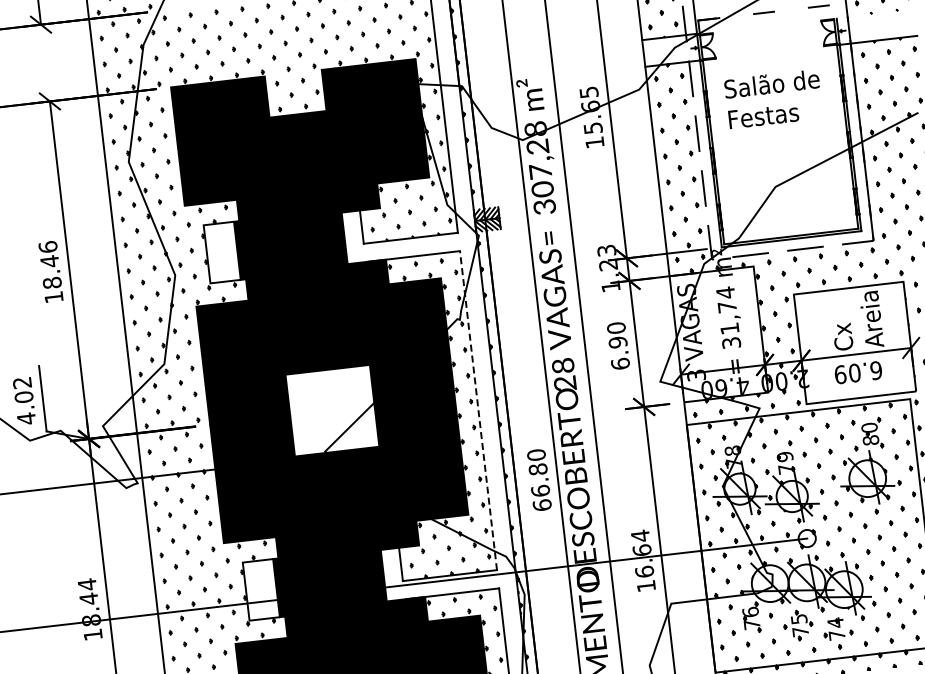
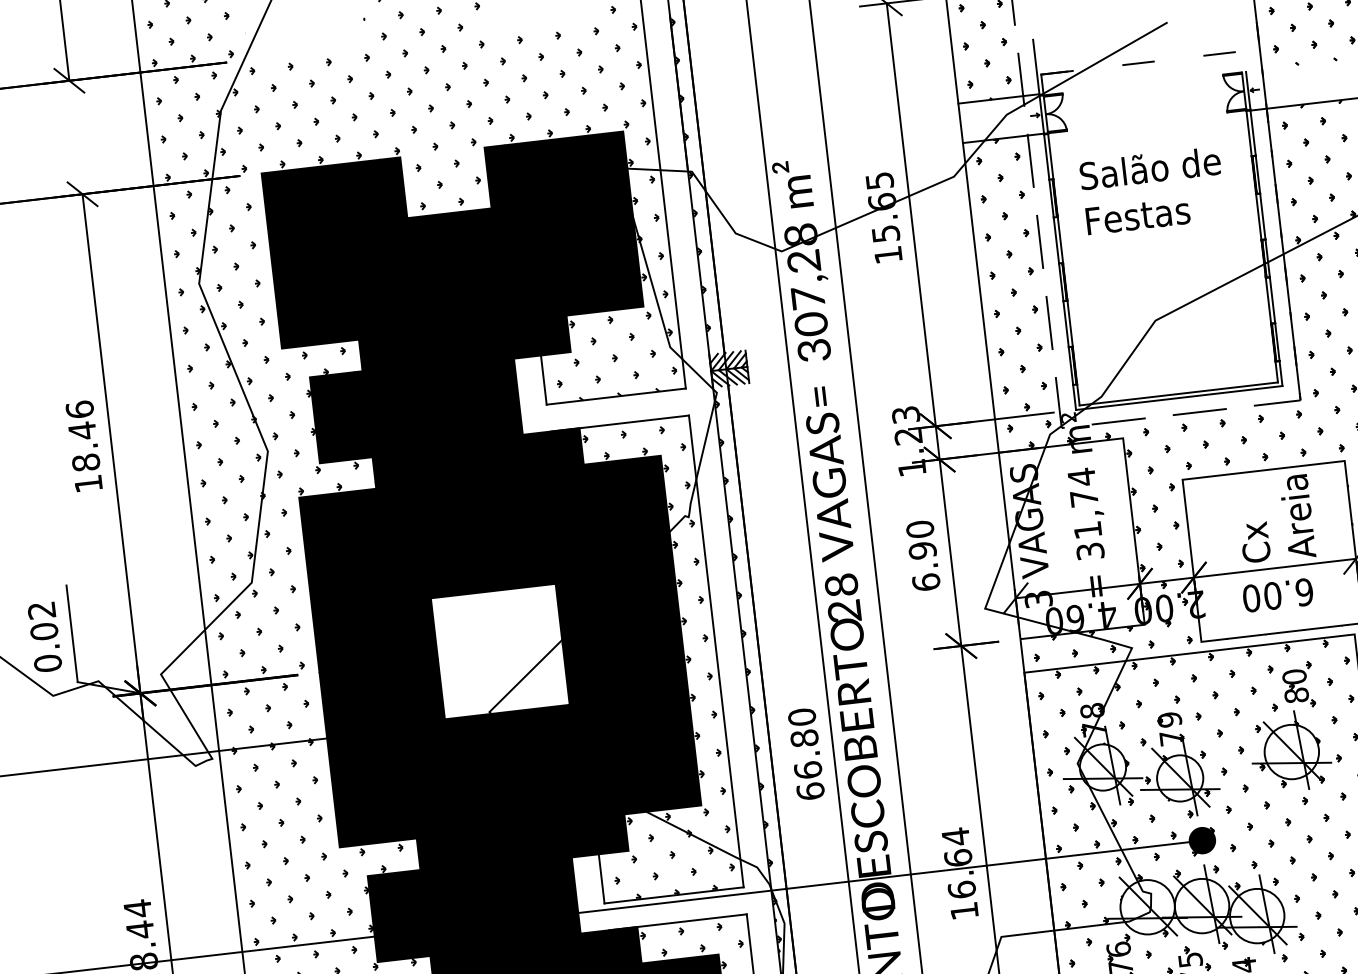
fill: (221, 252) -> (336, 417), added
text: (840, 374) -> (1251, 598), 6.09 -> 6.00
line: (478, 410) -> (716, 651), dashed -> solid
text: (26, 418) -> (47, 663), 4.02 -> 0.02
fill: (806, 538) -> (1201, 840), added
fill: (260, 589) -> (393, 915), added

